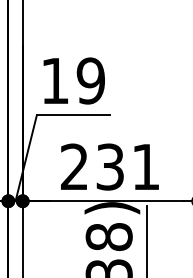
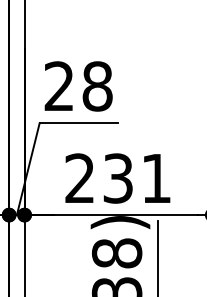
text: (73, 80) -> (78, 85), 19 -> 28

